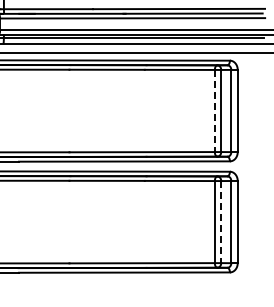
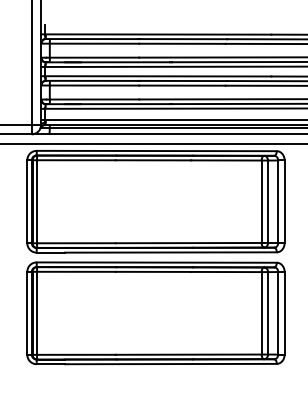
line: (214, 111) -> (261, 202), dashed -> solid
line: (221, 222) -> (268, 313), dashed -> solid

